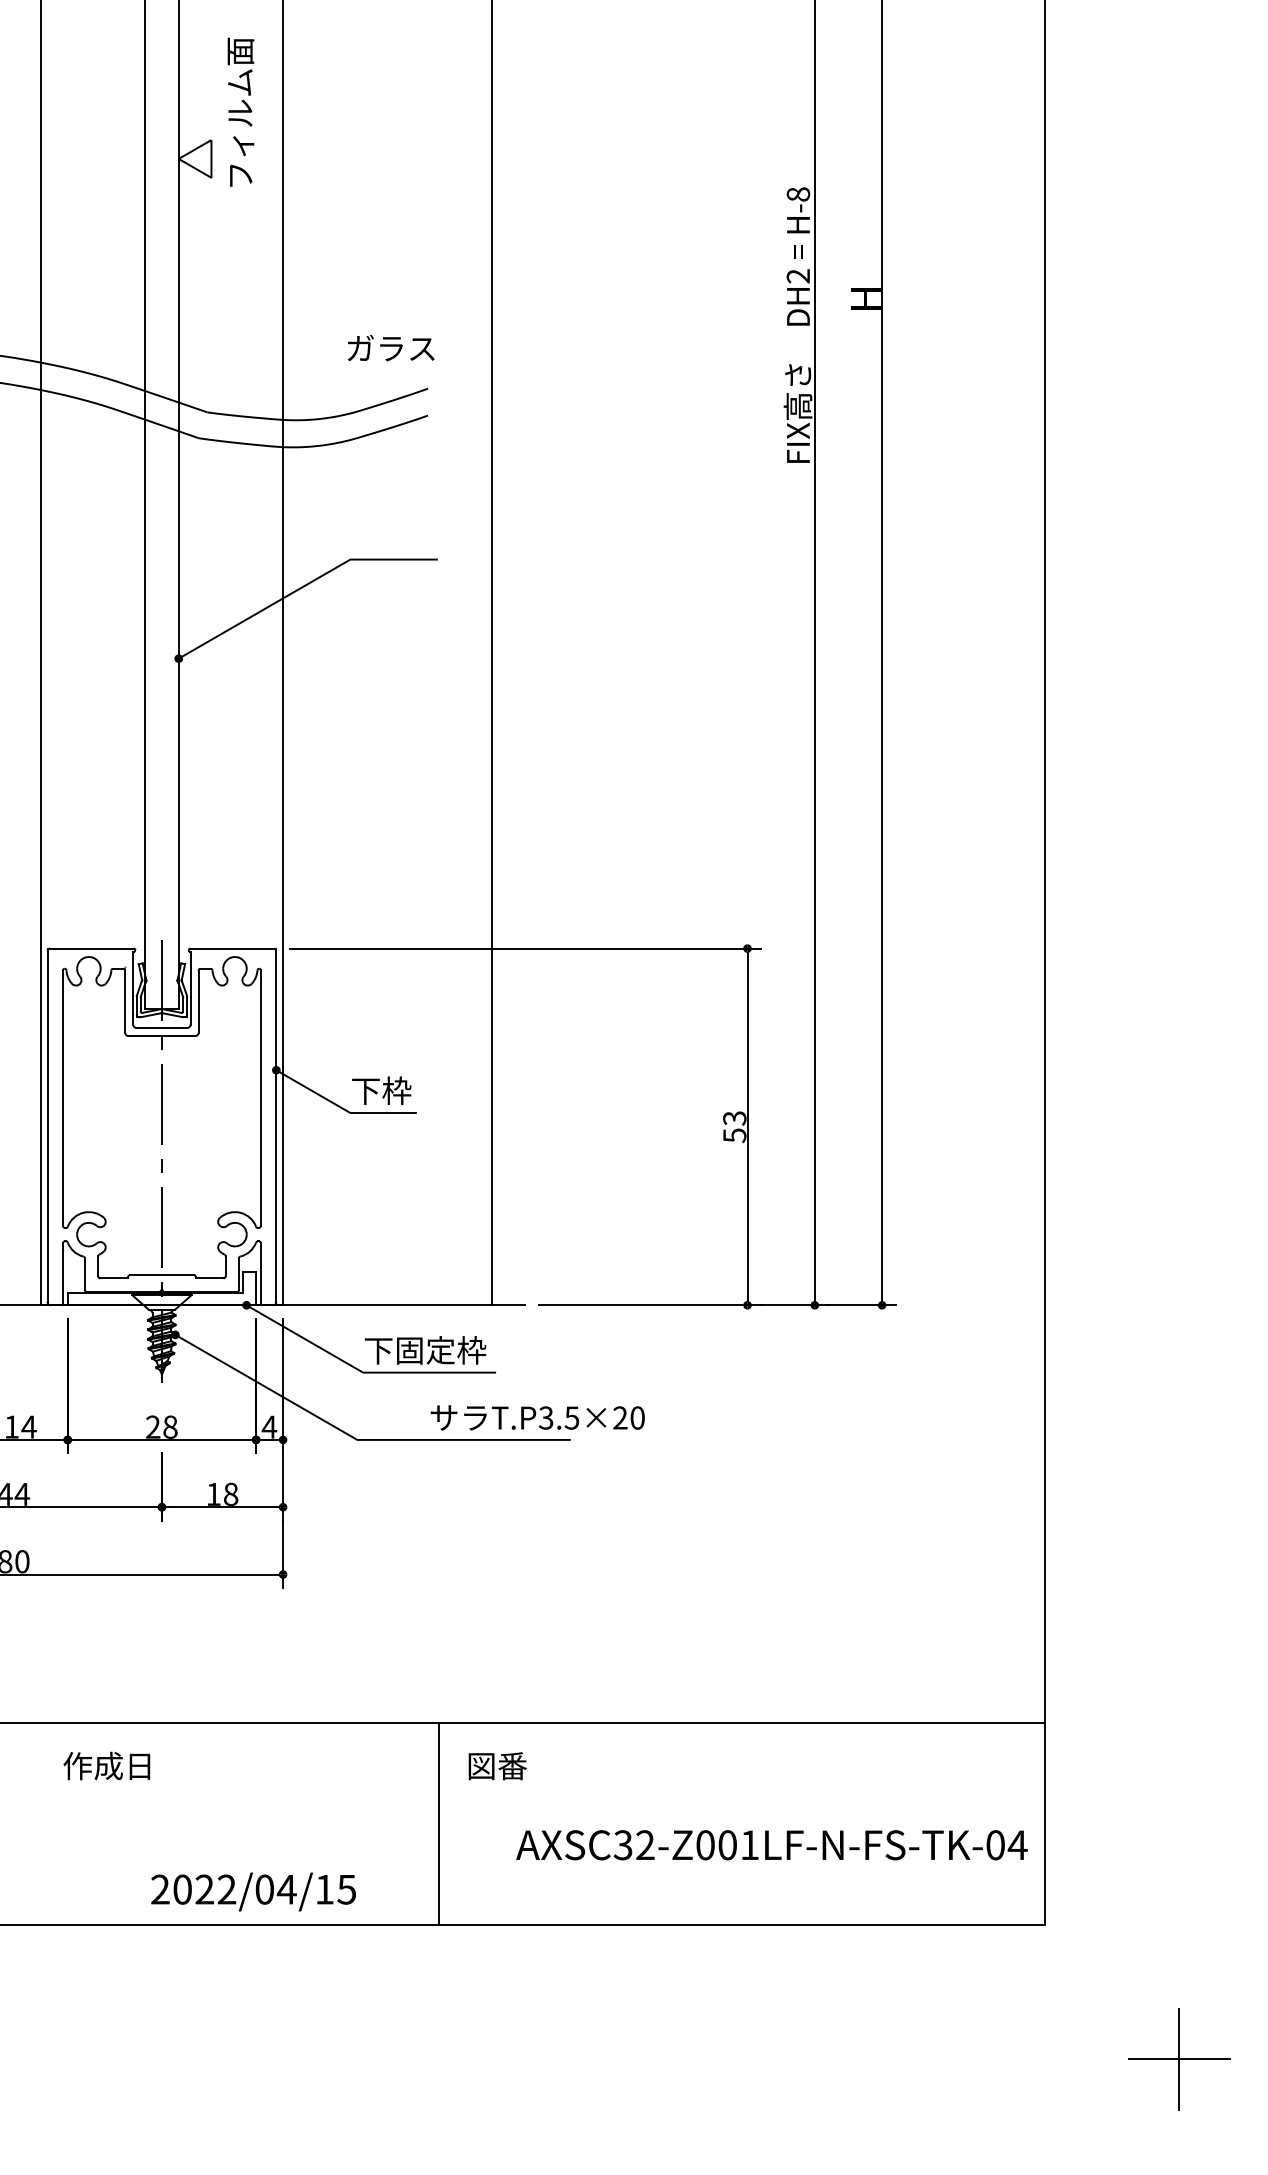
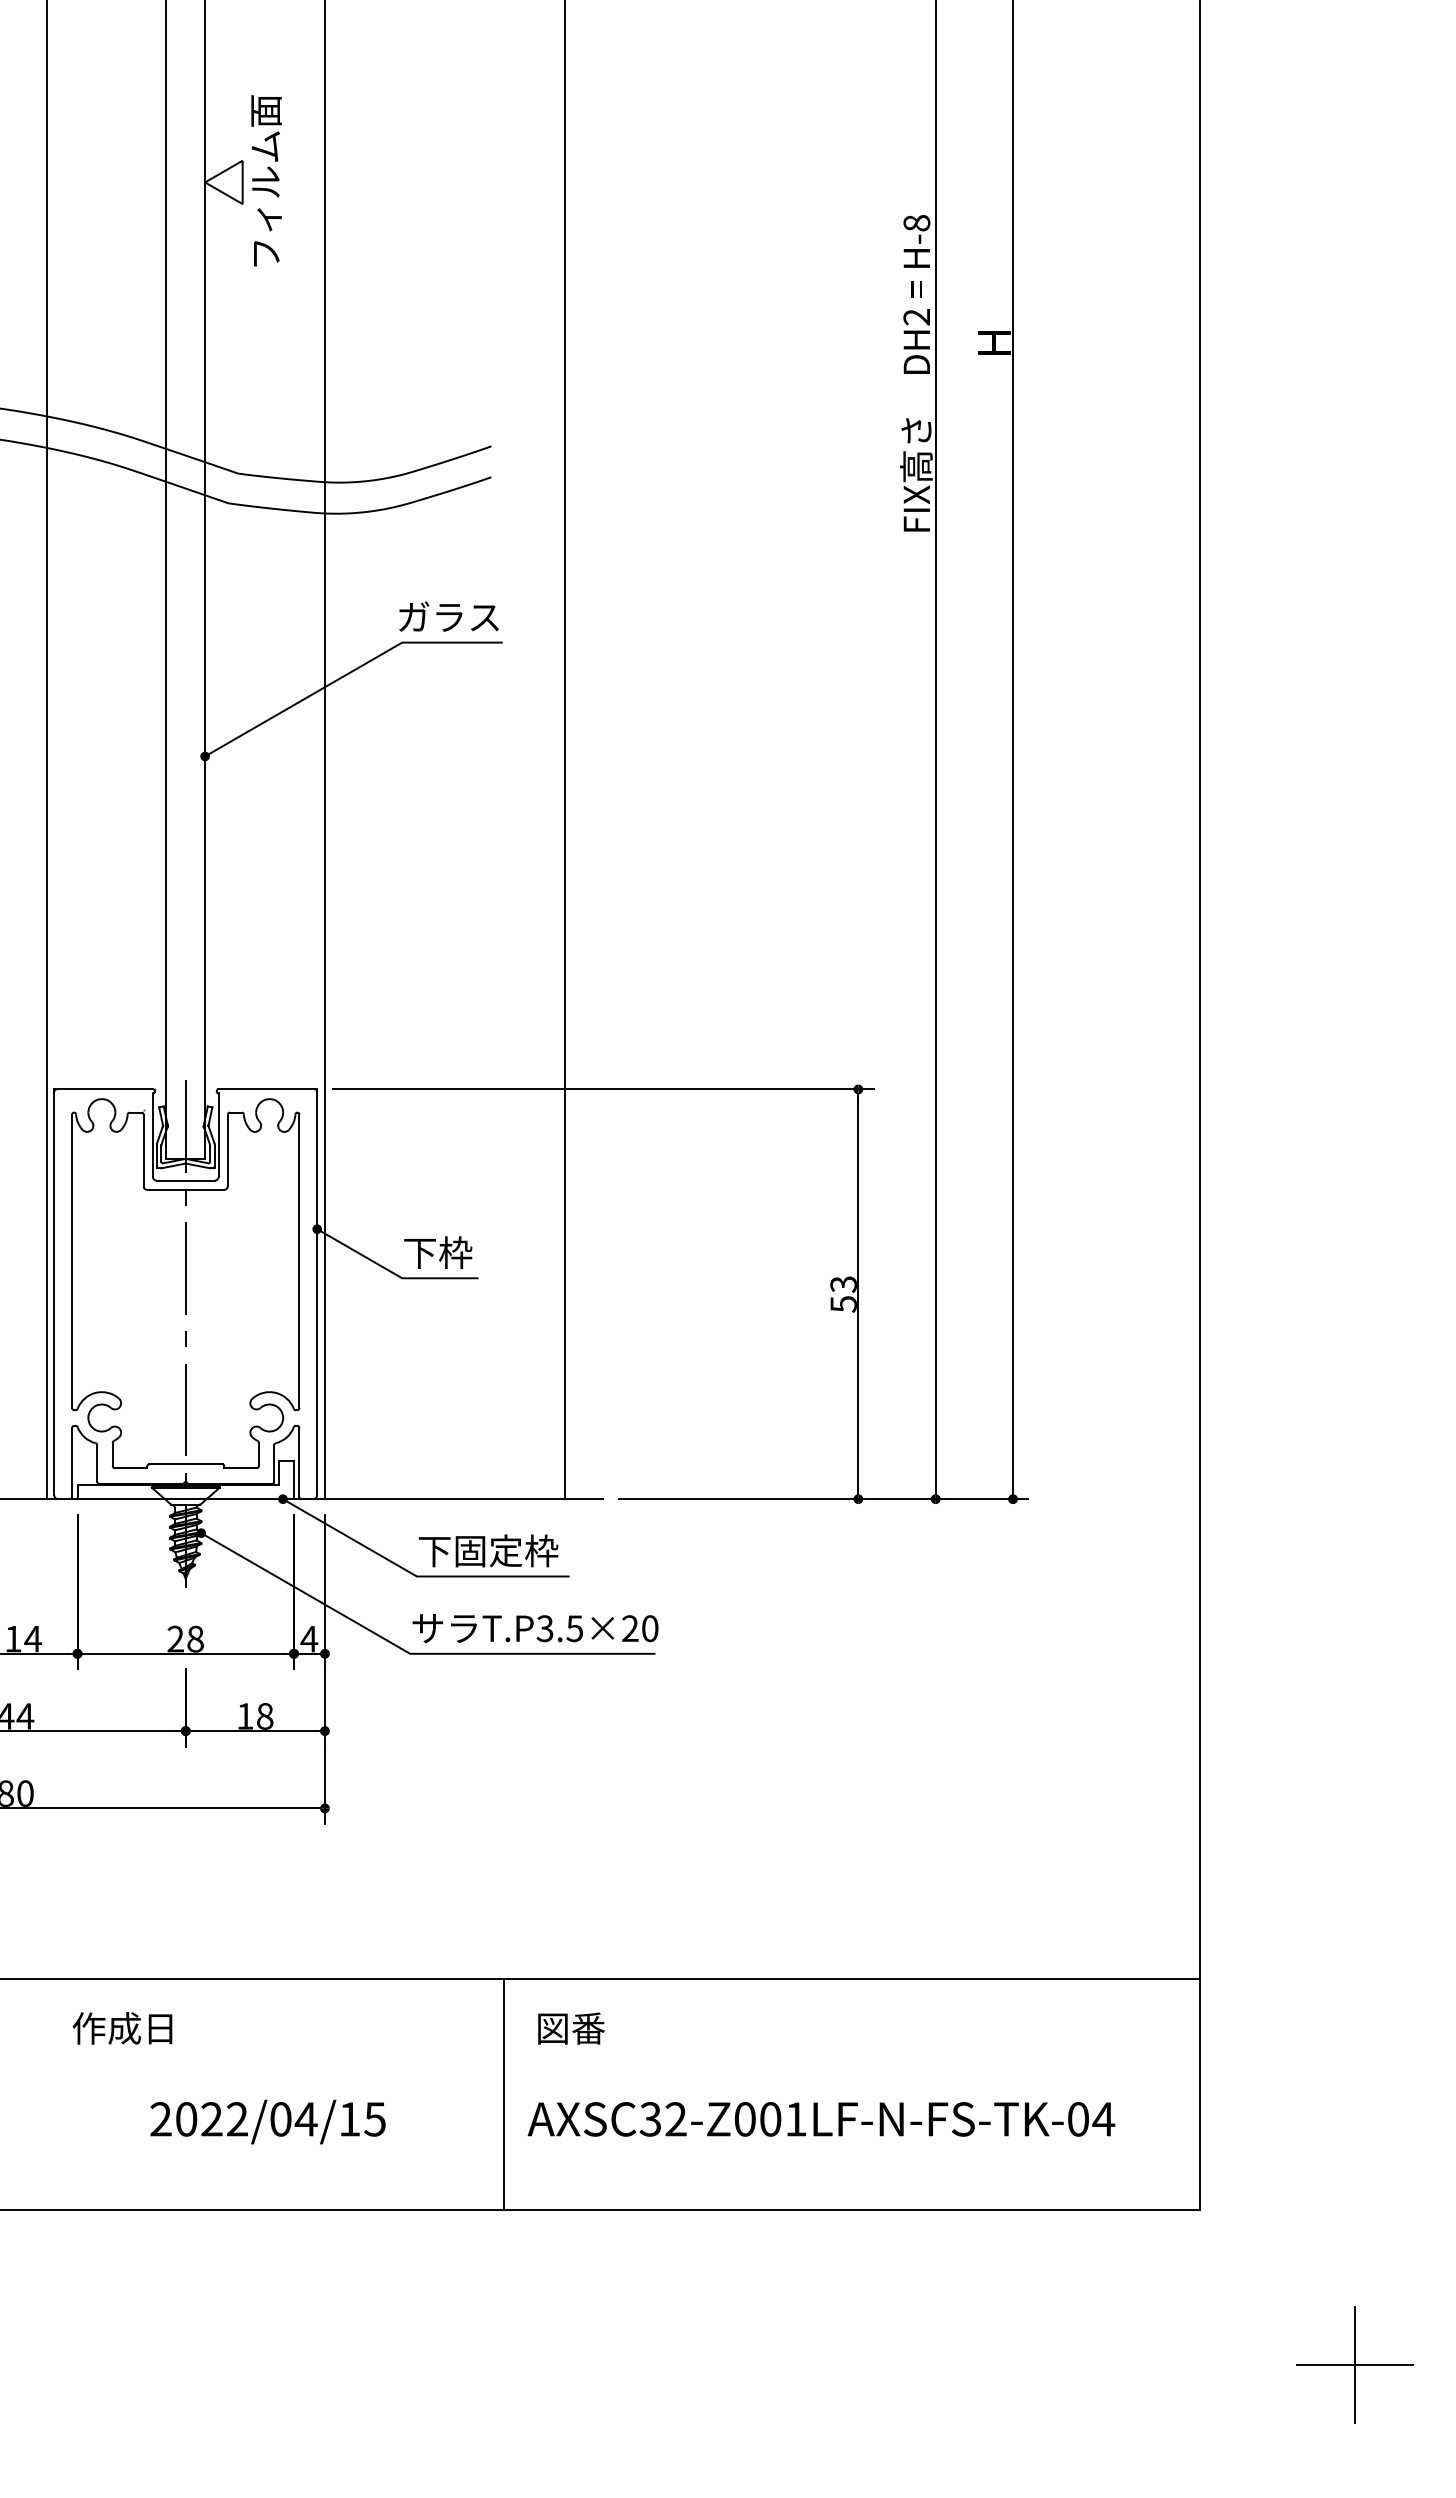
text: (240, 111) -> (266, 180), moved
text: (390, 347) -> (448, 616), moved
text: (537, 1417) -> (535, 1628), moved
text: (771, 1845) -> (821, 2119), moved
text: (253, 1891) -> (267, 2121), moved

